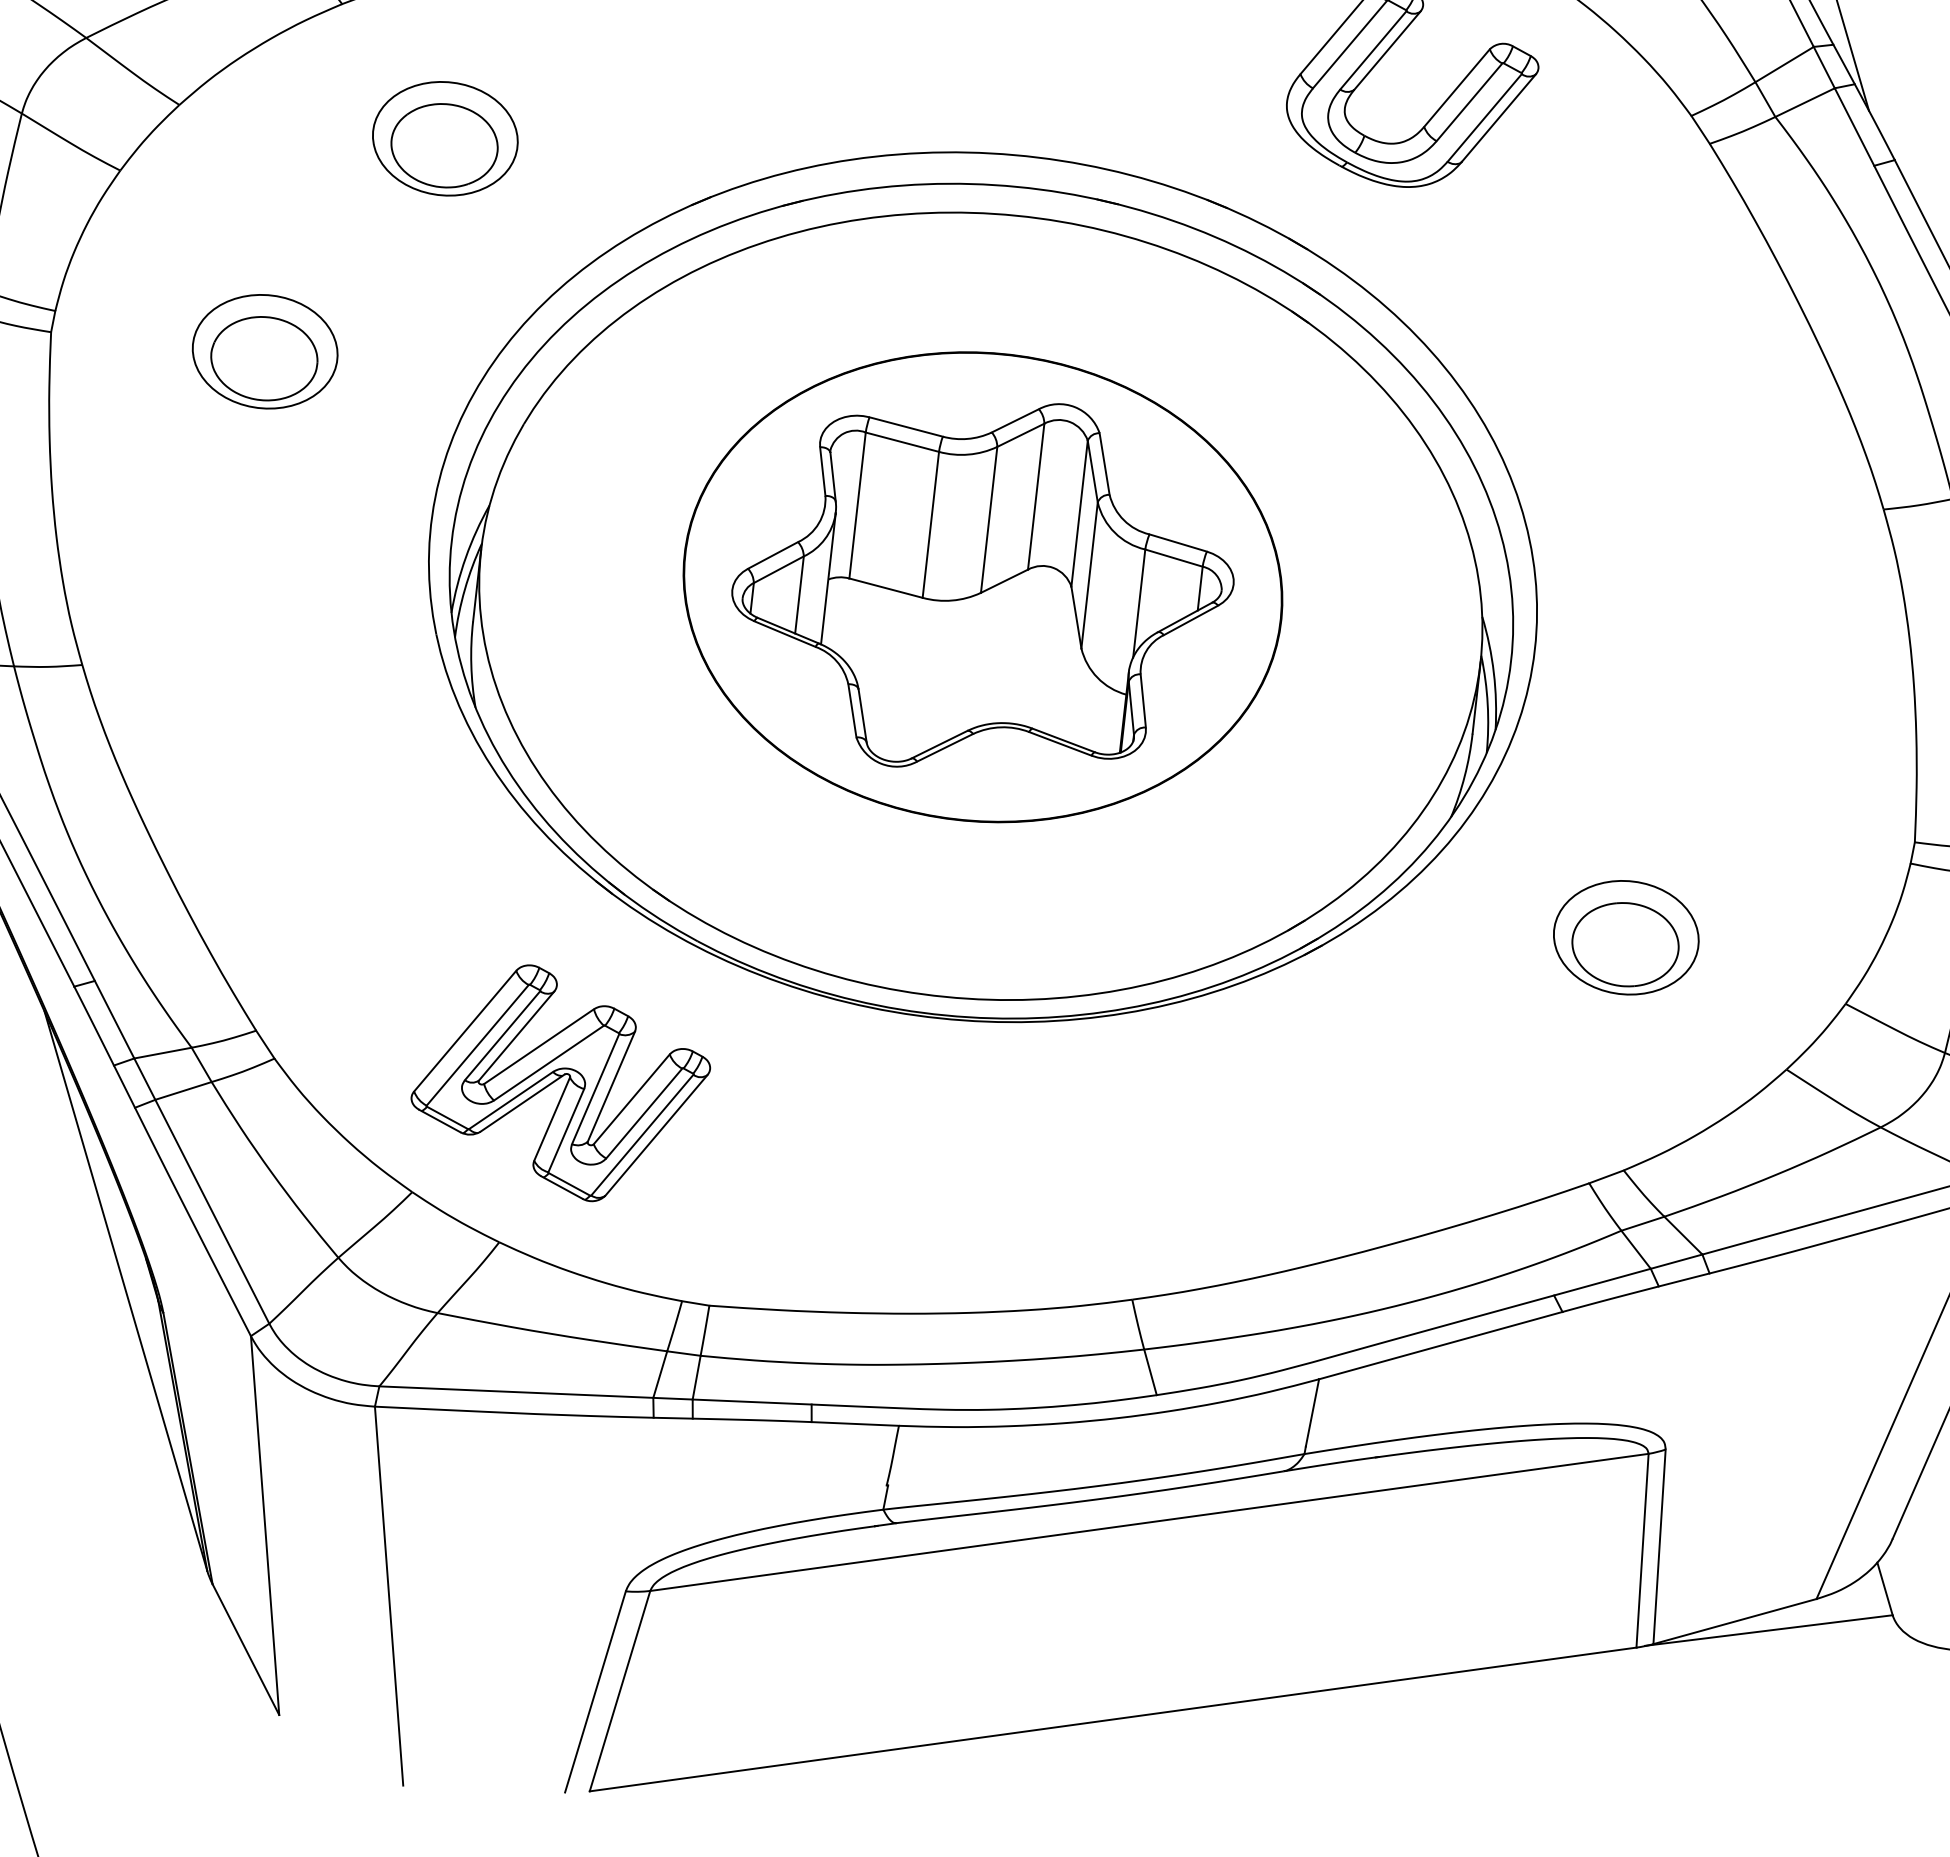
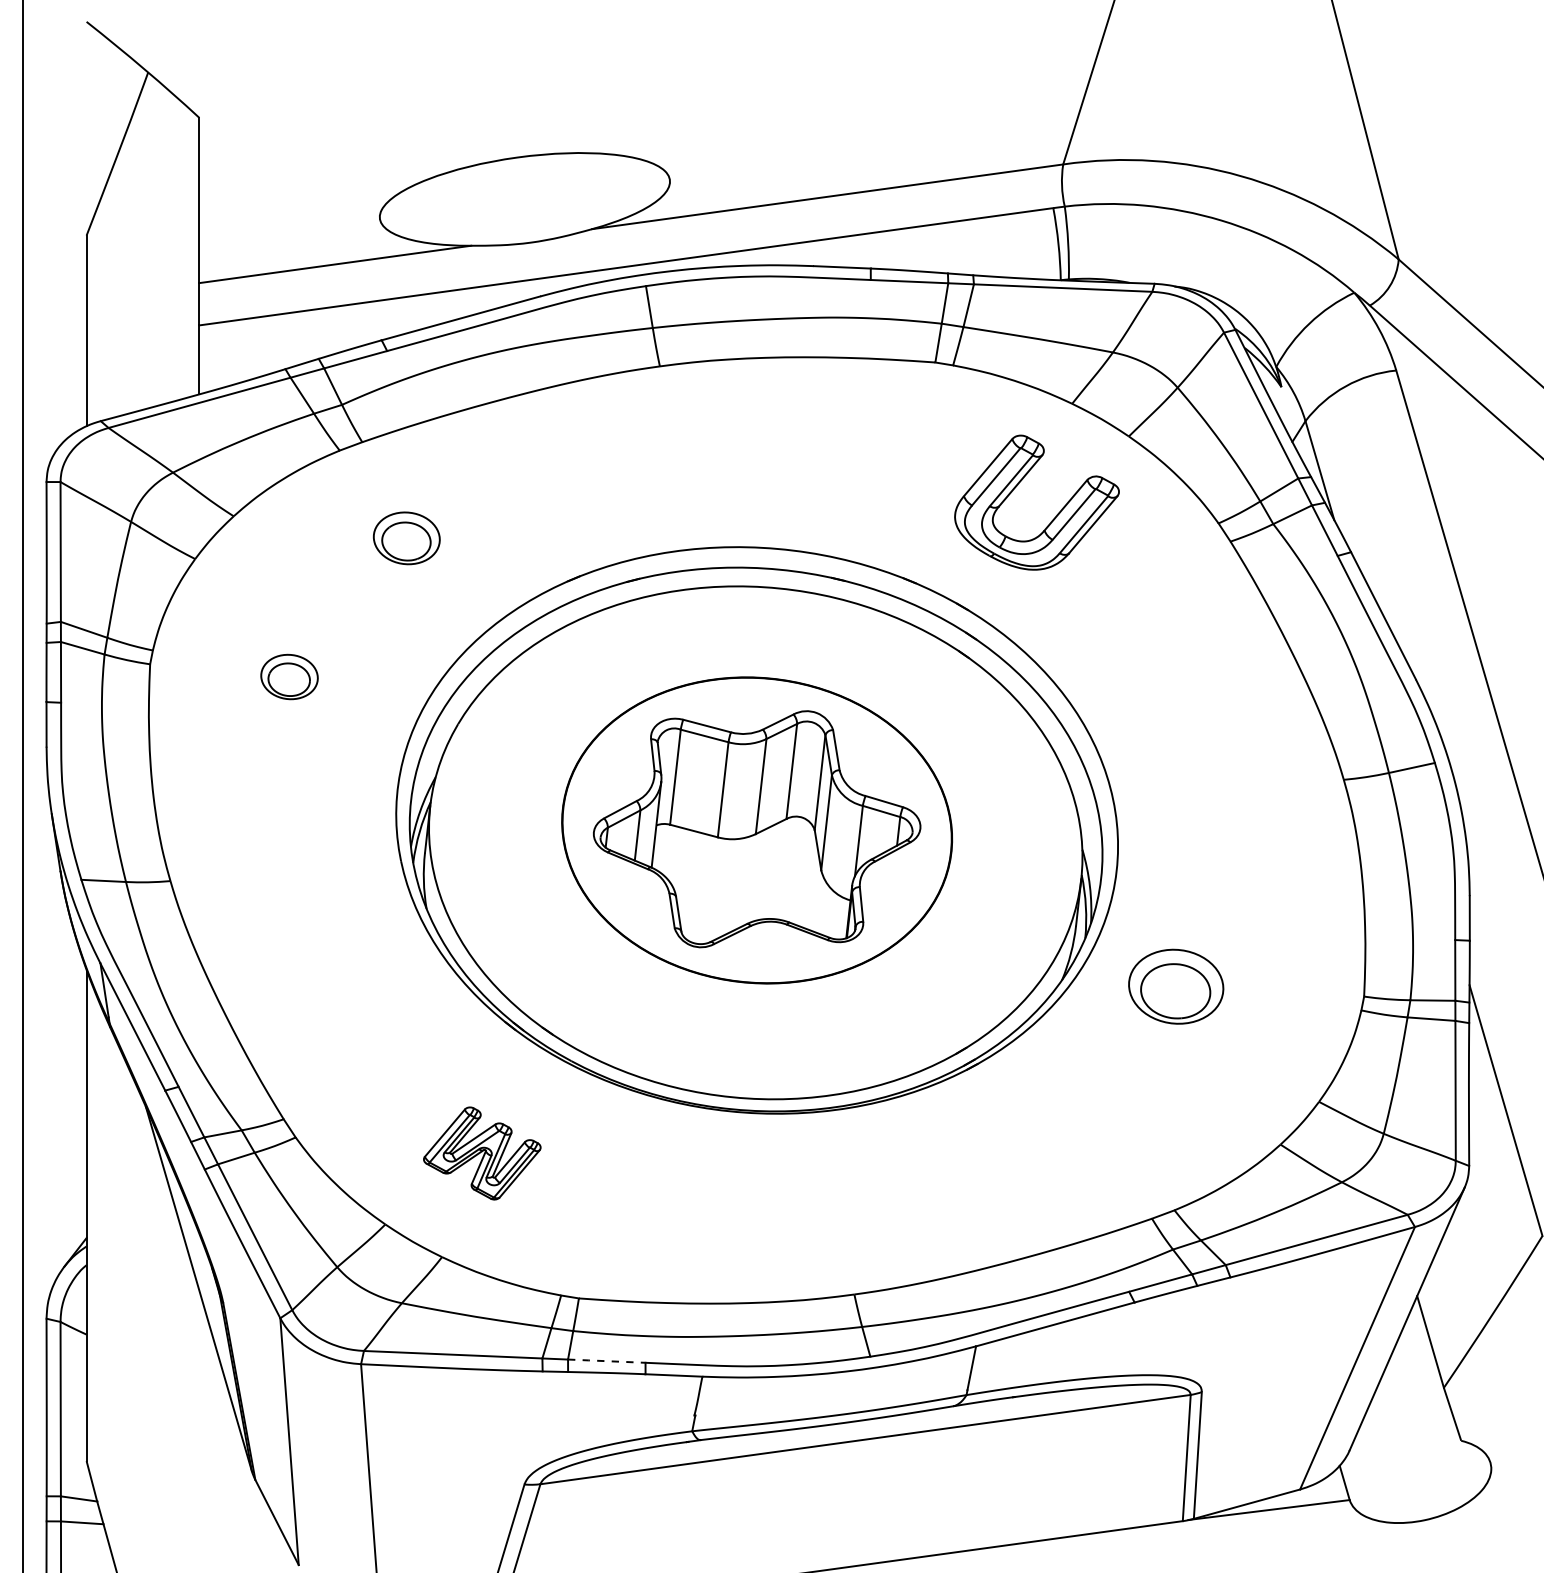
part: (444, 139) -> (406, 538), size x0.7
part: (265, 350) -> (289, 676), size x0.6
part: (1626, 937) -> (1176, 986), moved
part: (561, 1083) -> (482, 1153), size x0.6
line: (751, 1402) -> (606, 1361), solid -> dashed

